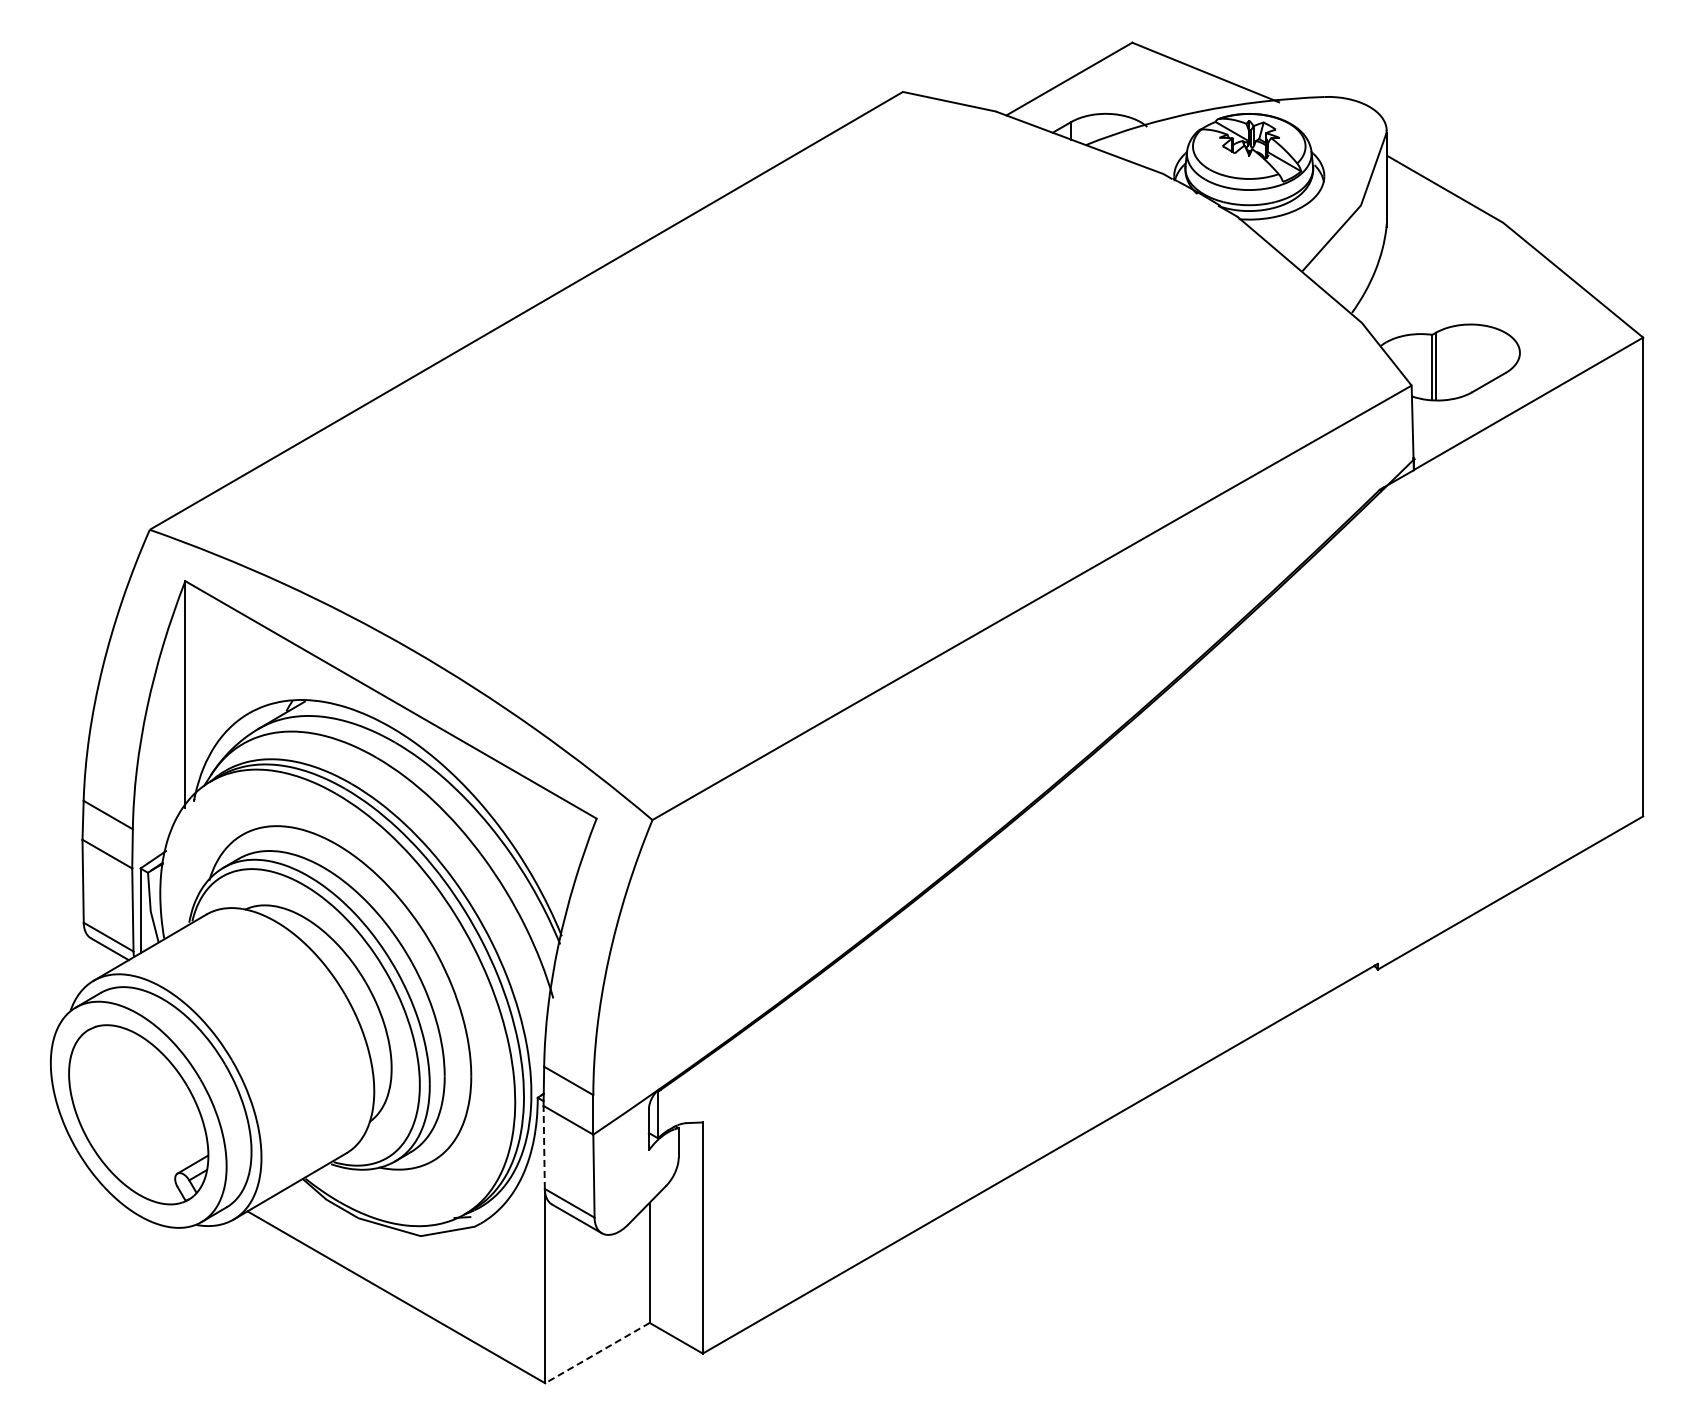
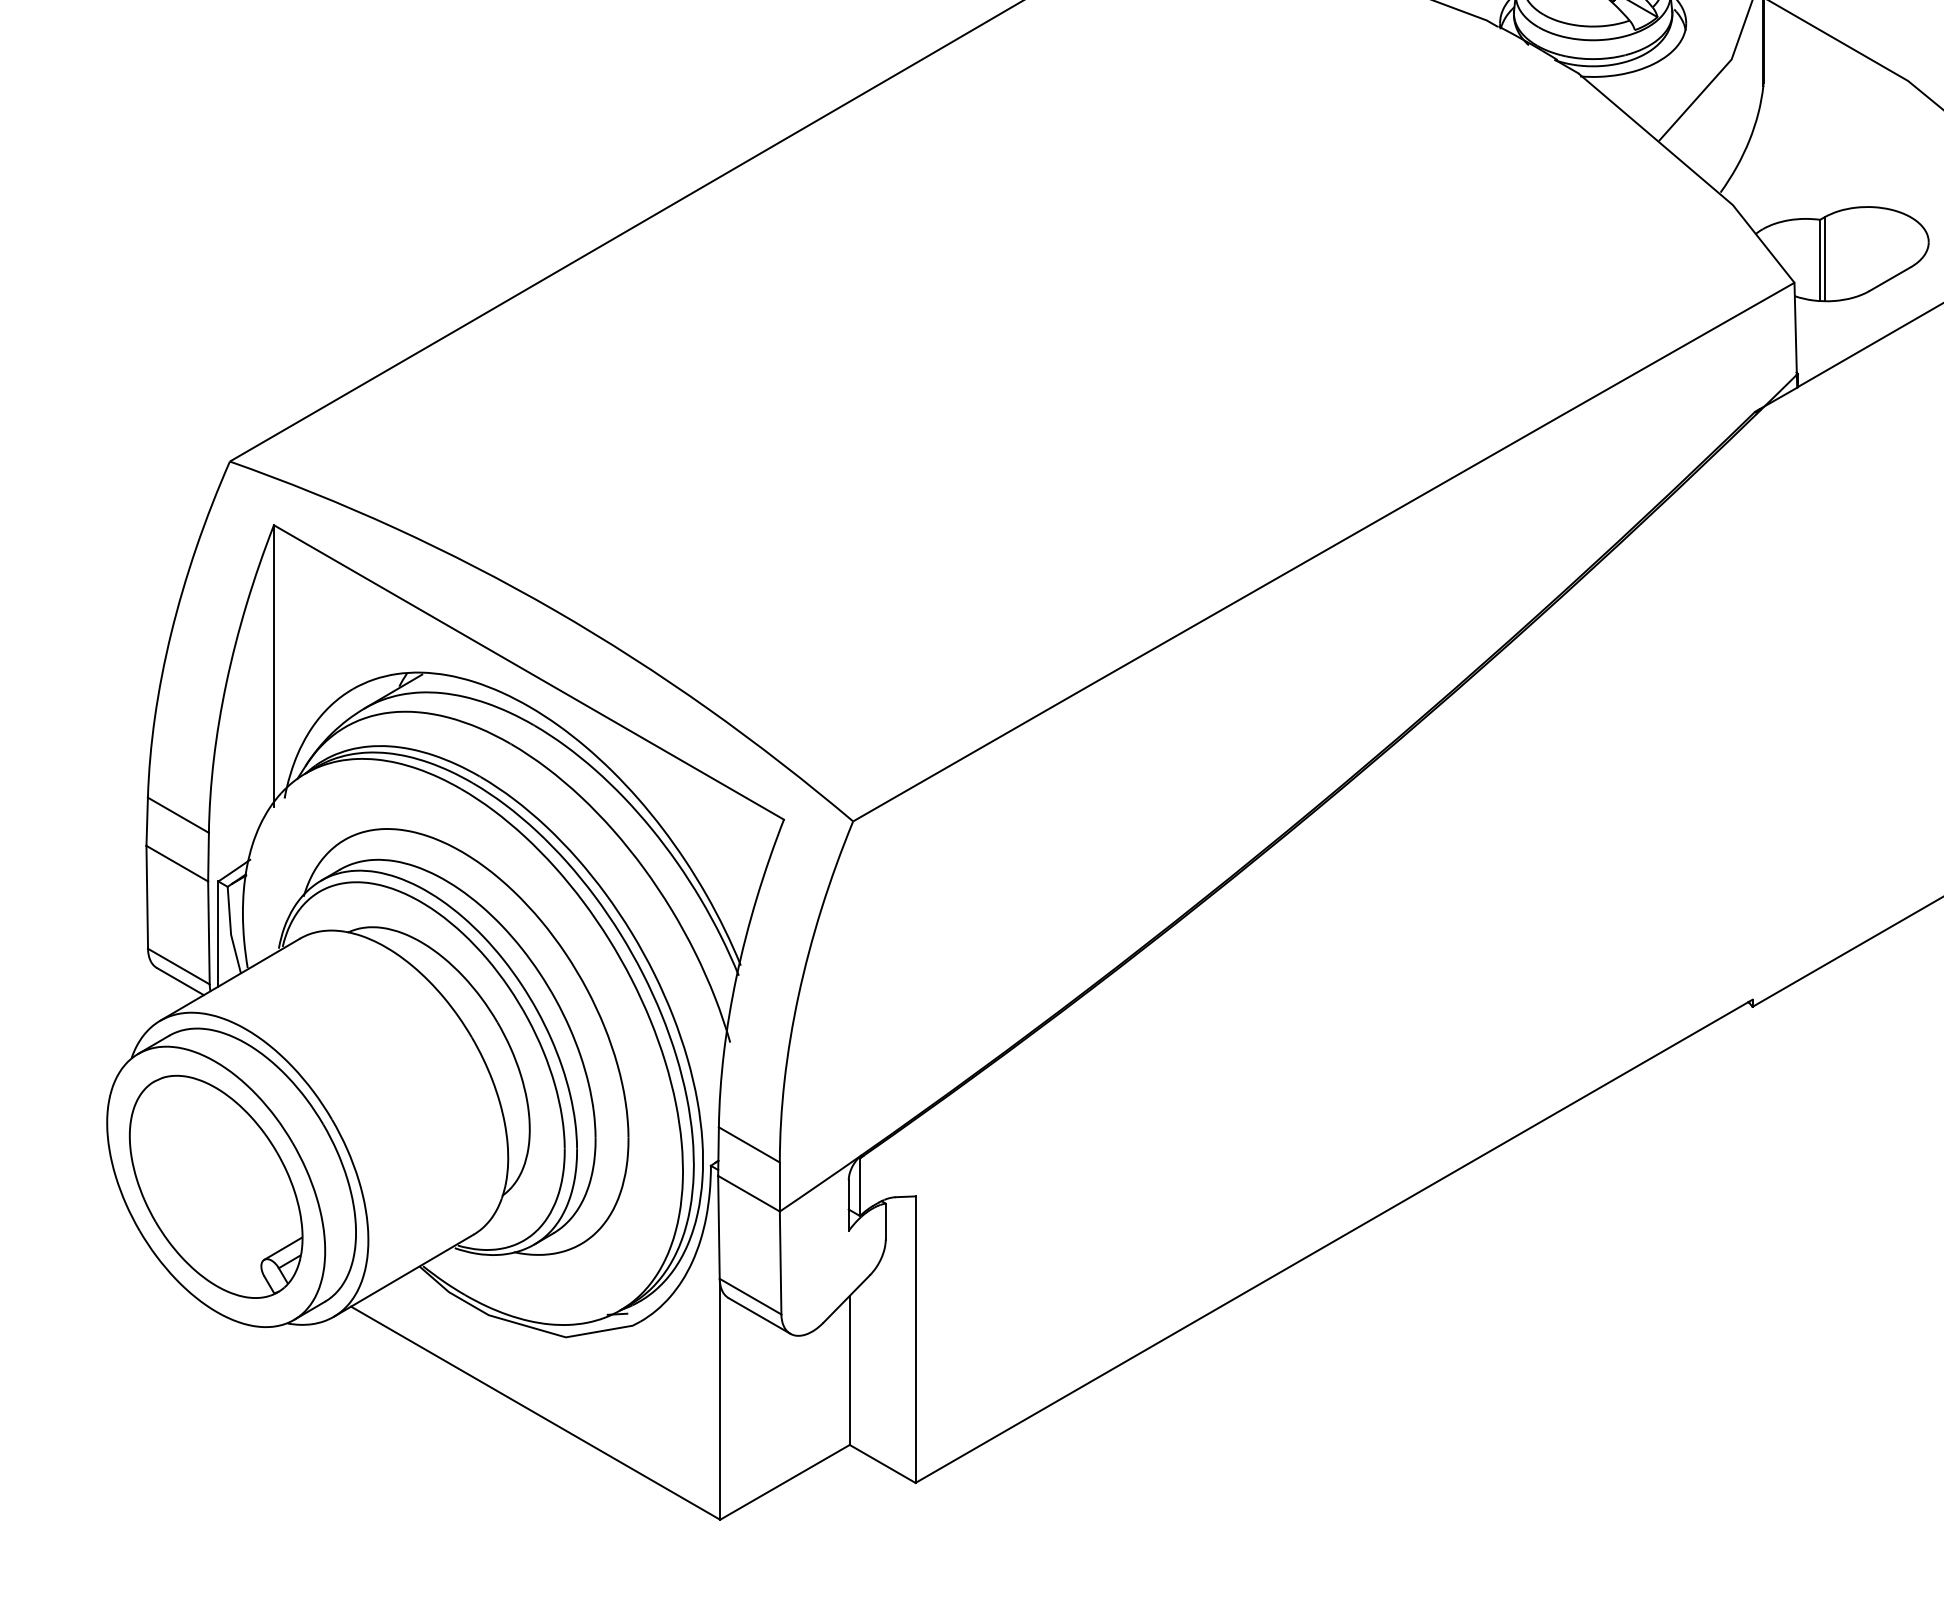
line: (544, 1147) -> (719, 1227), dashed -> solid
line: (597, 1353) -> (785, 1482), dashed -> solid

